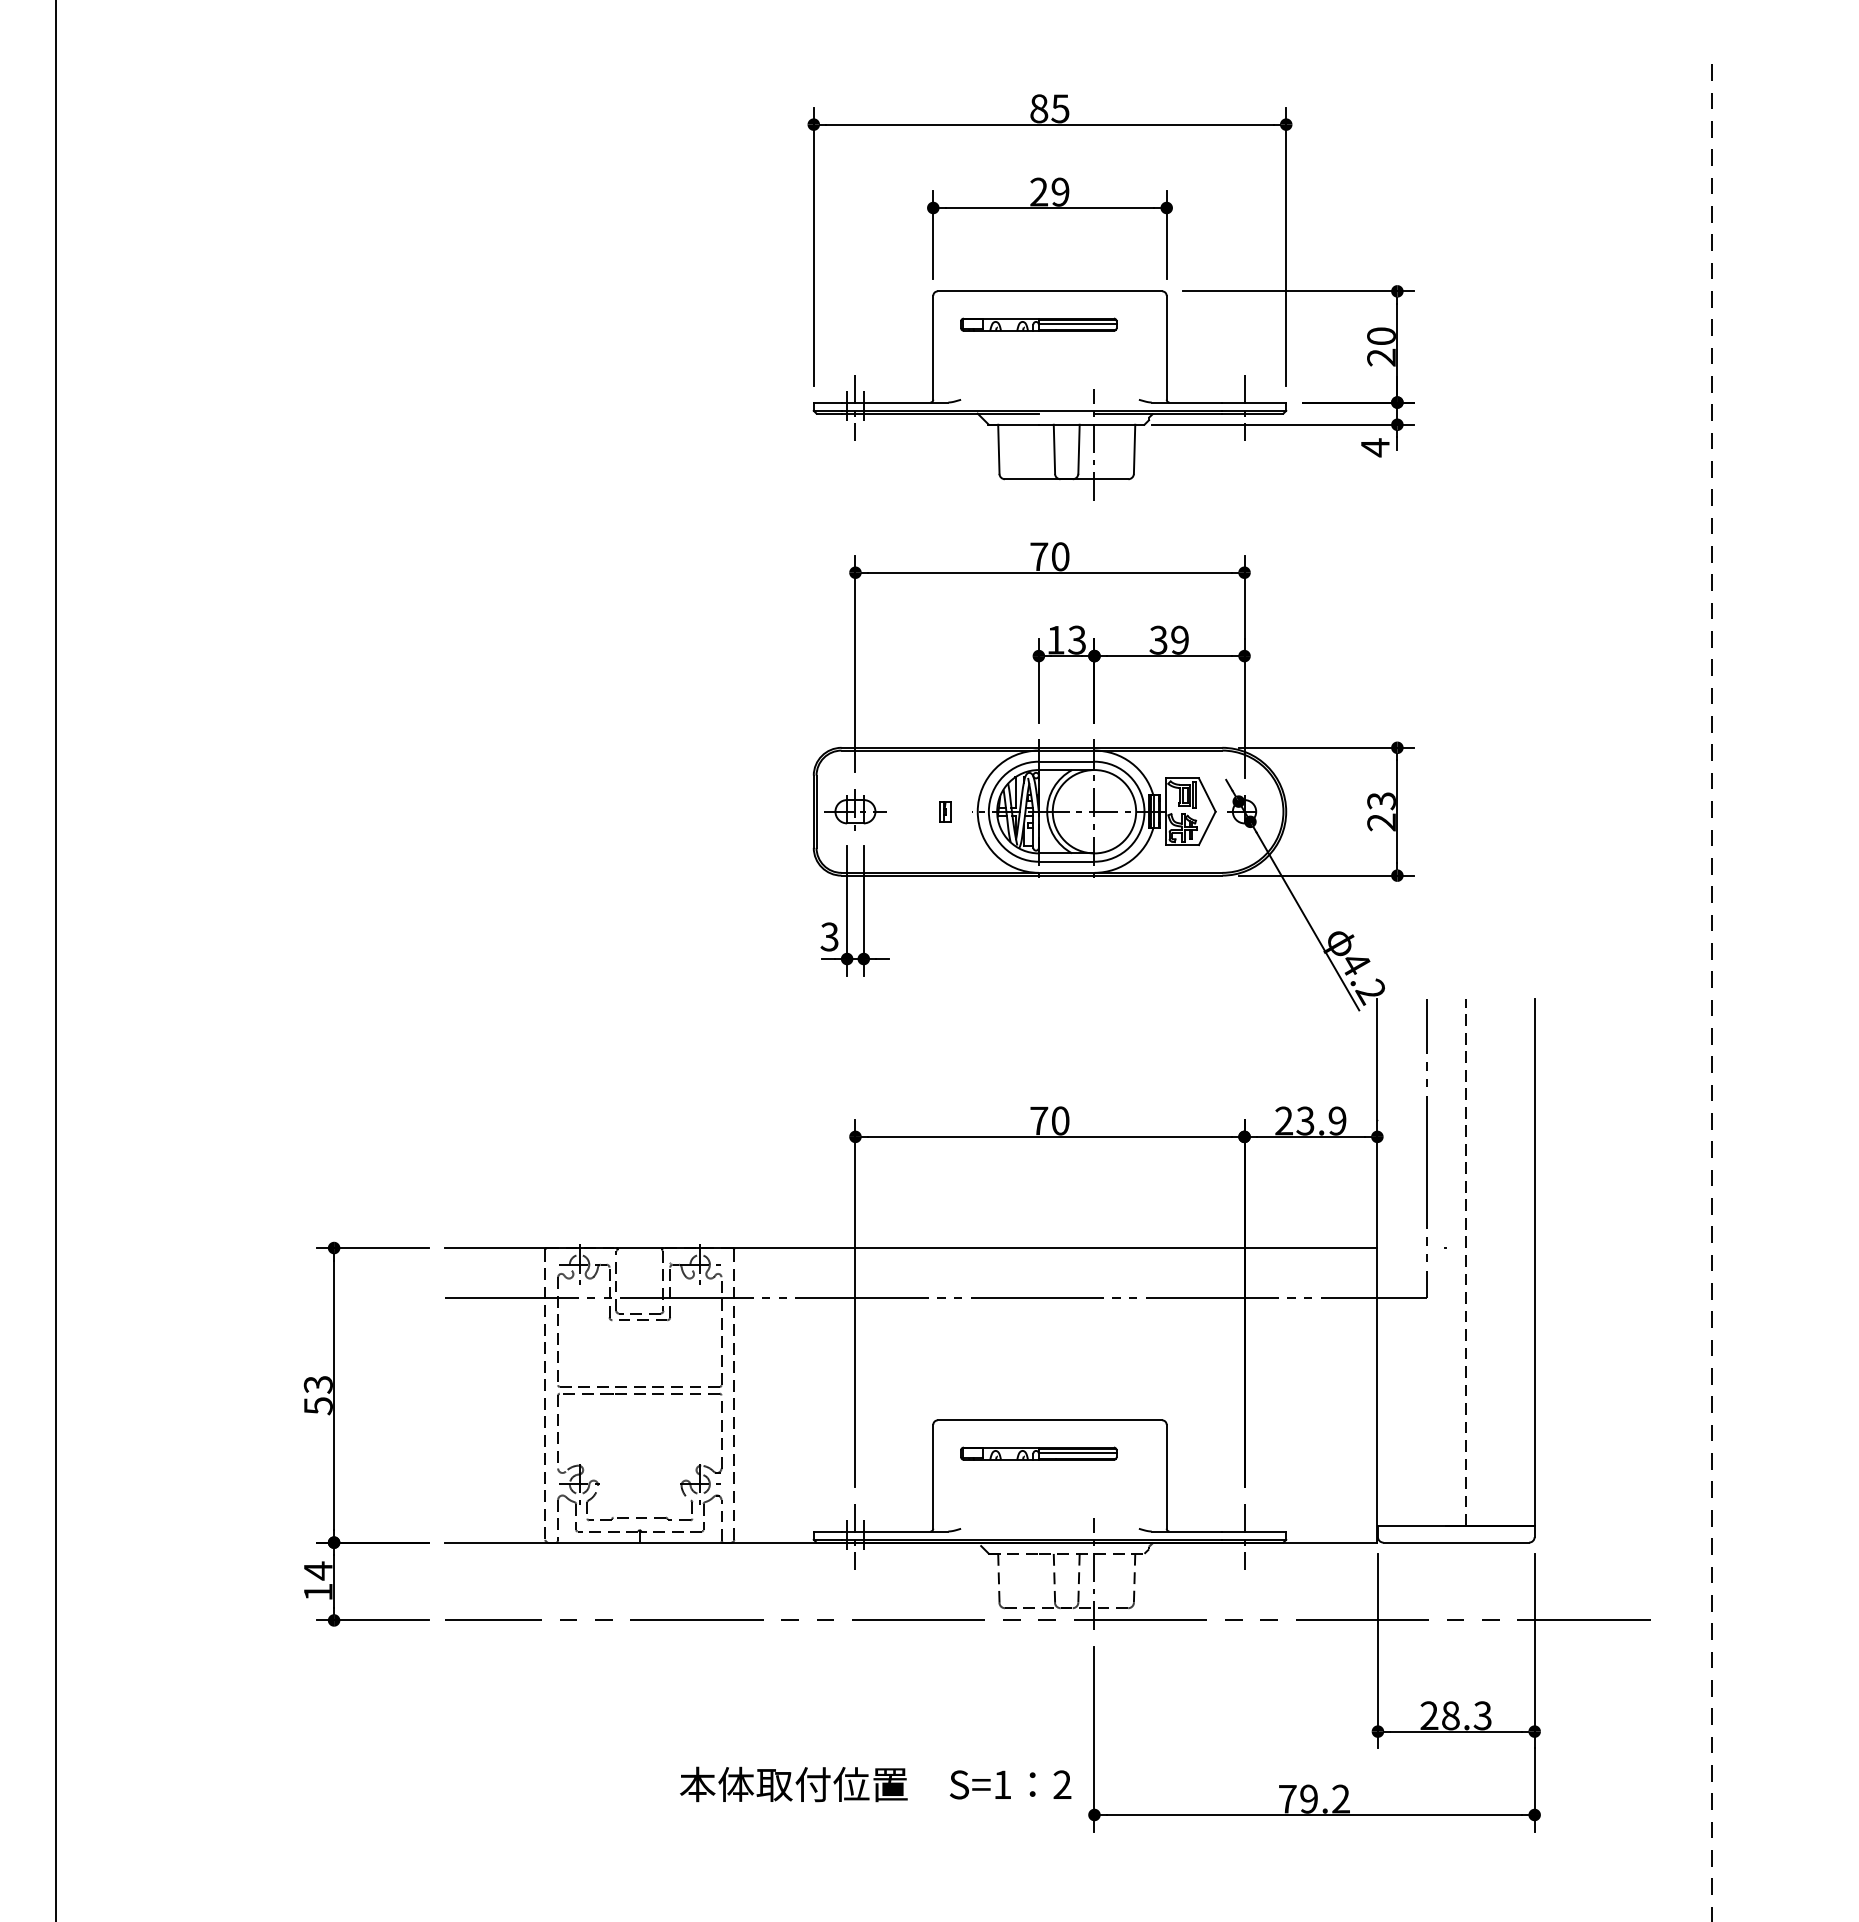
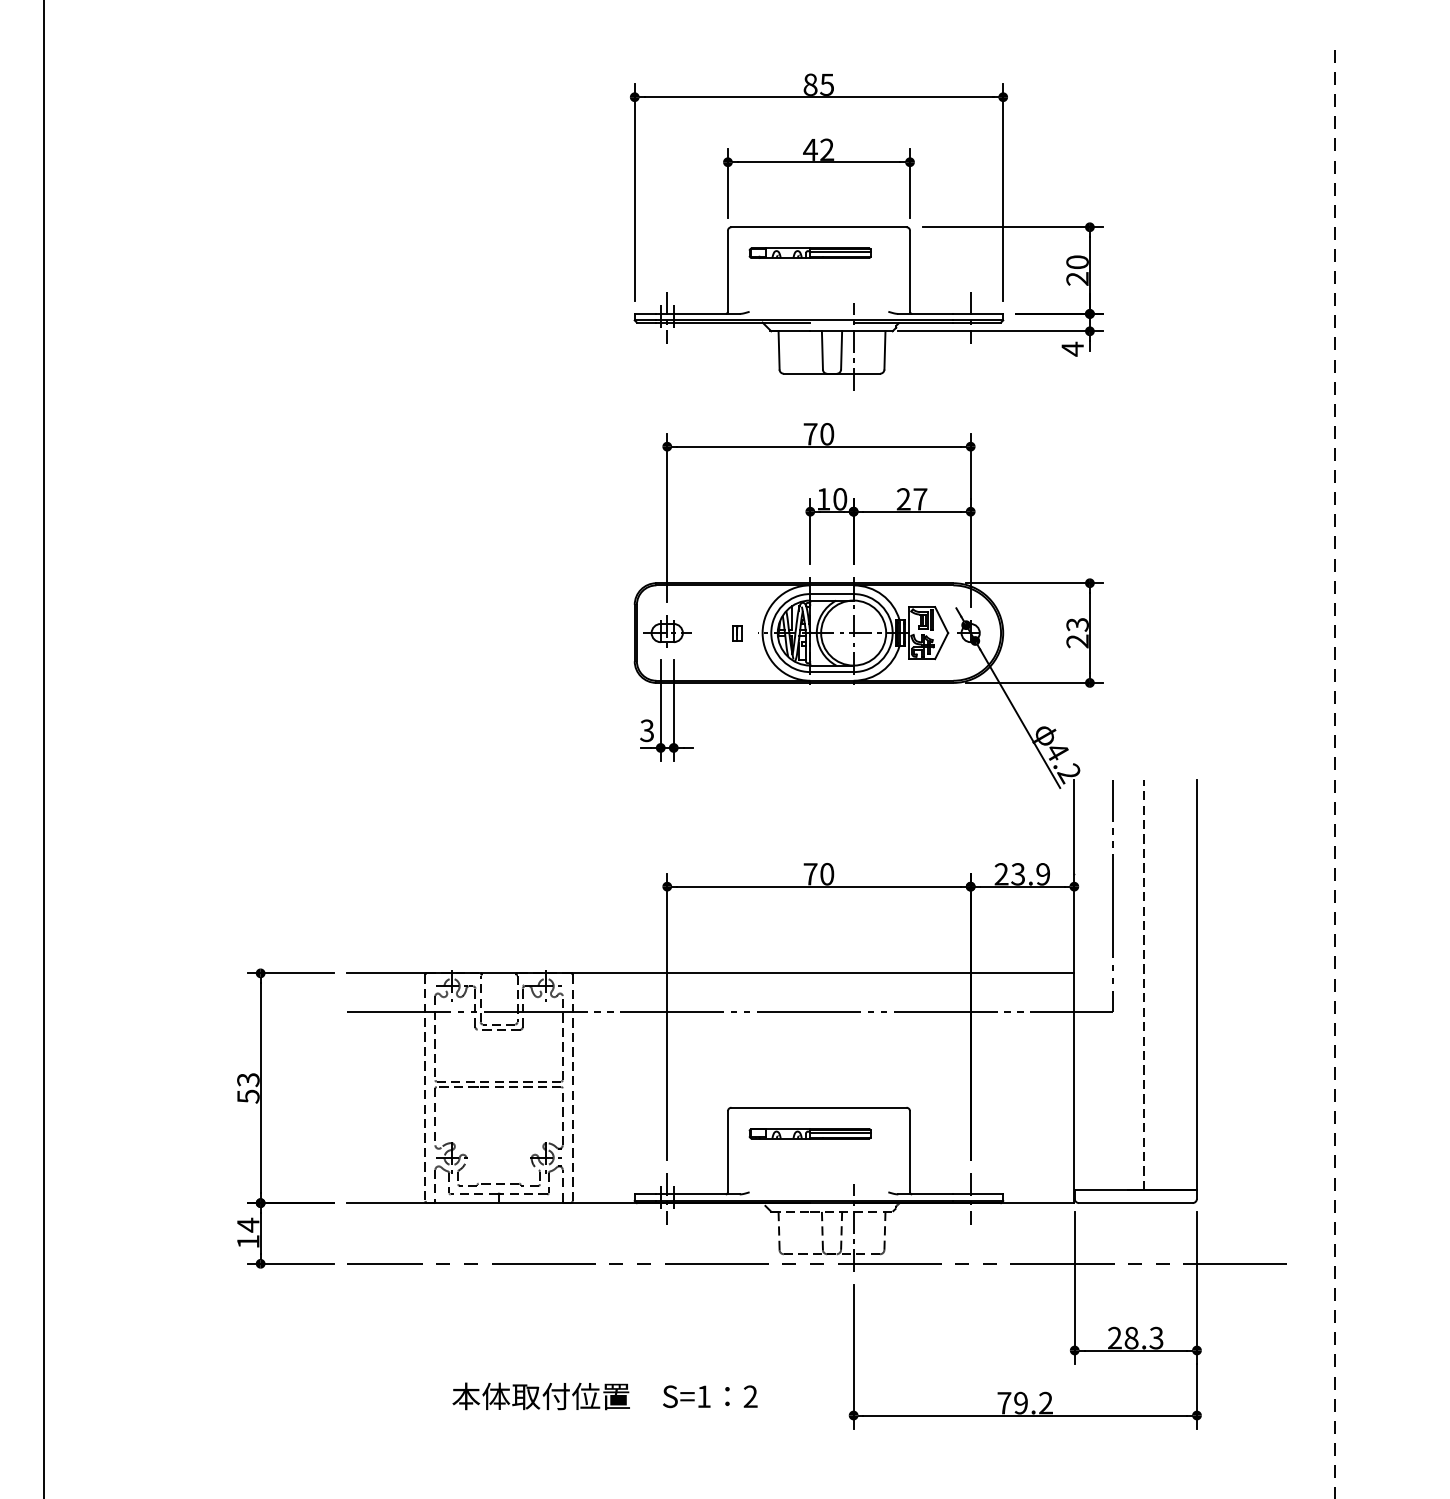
text: (1049, 191) -> (818, 149), 29 -> 42
text: (1077, 639) -> (840, 498), 13 -> 10
text: (1168, 639) -> (911, 498), 39 -> 27
text: (875, 1784) -> (604, 1396), moved

